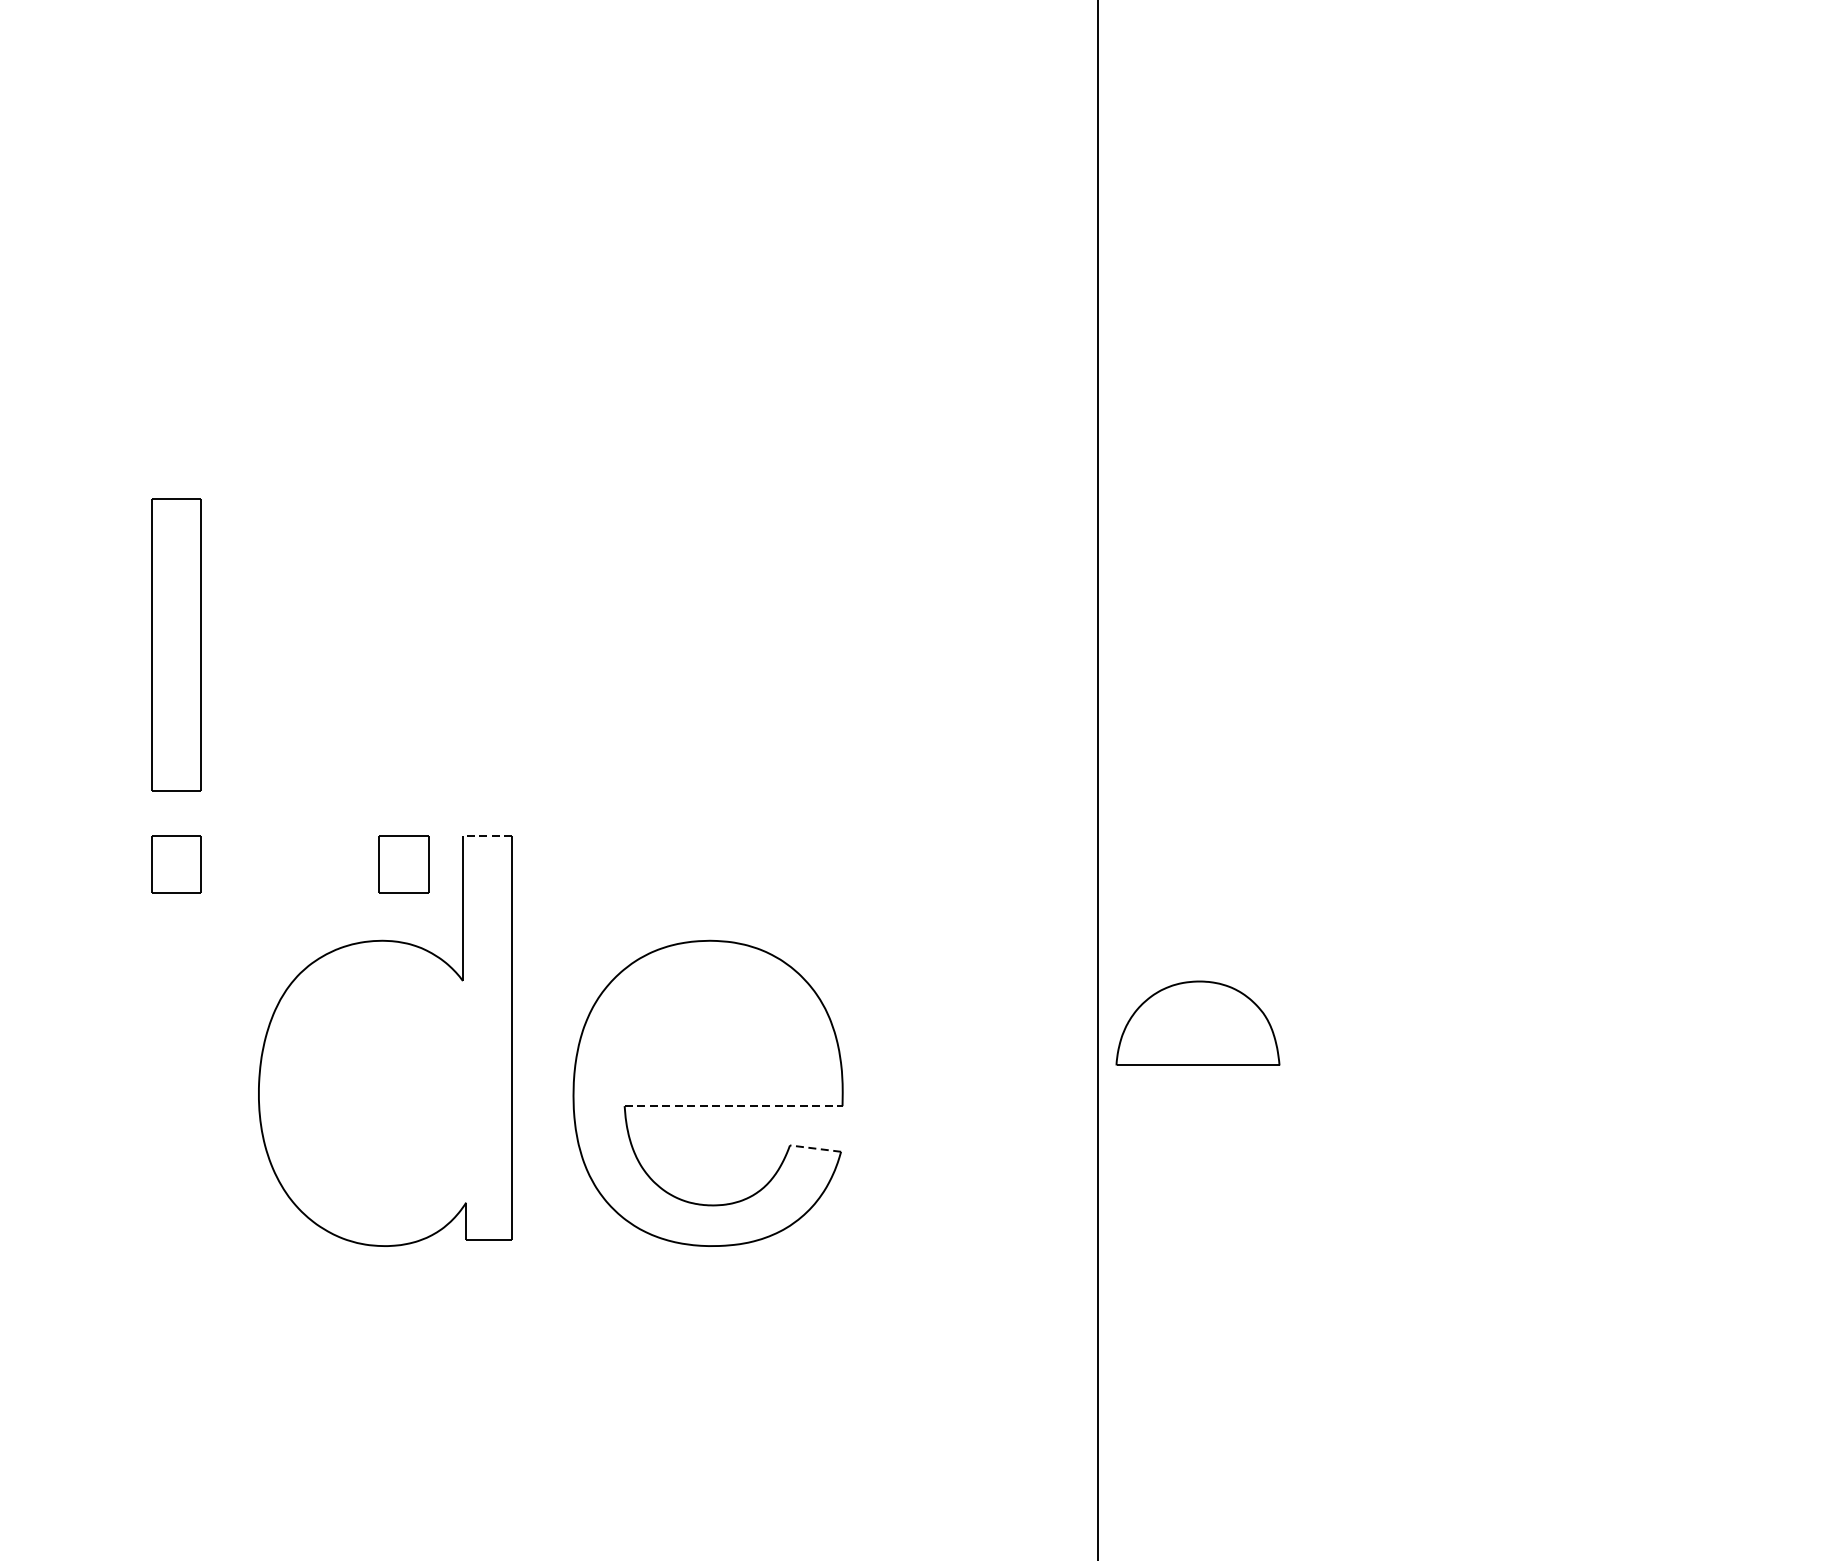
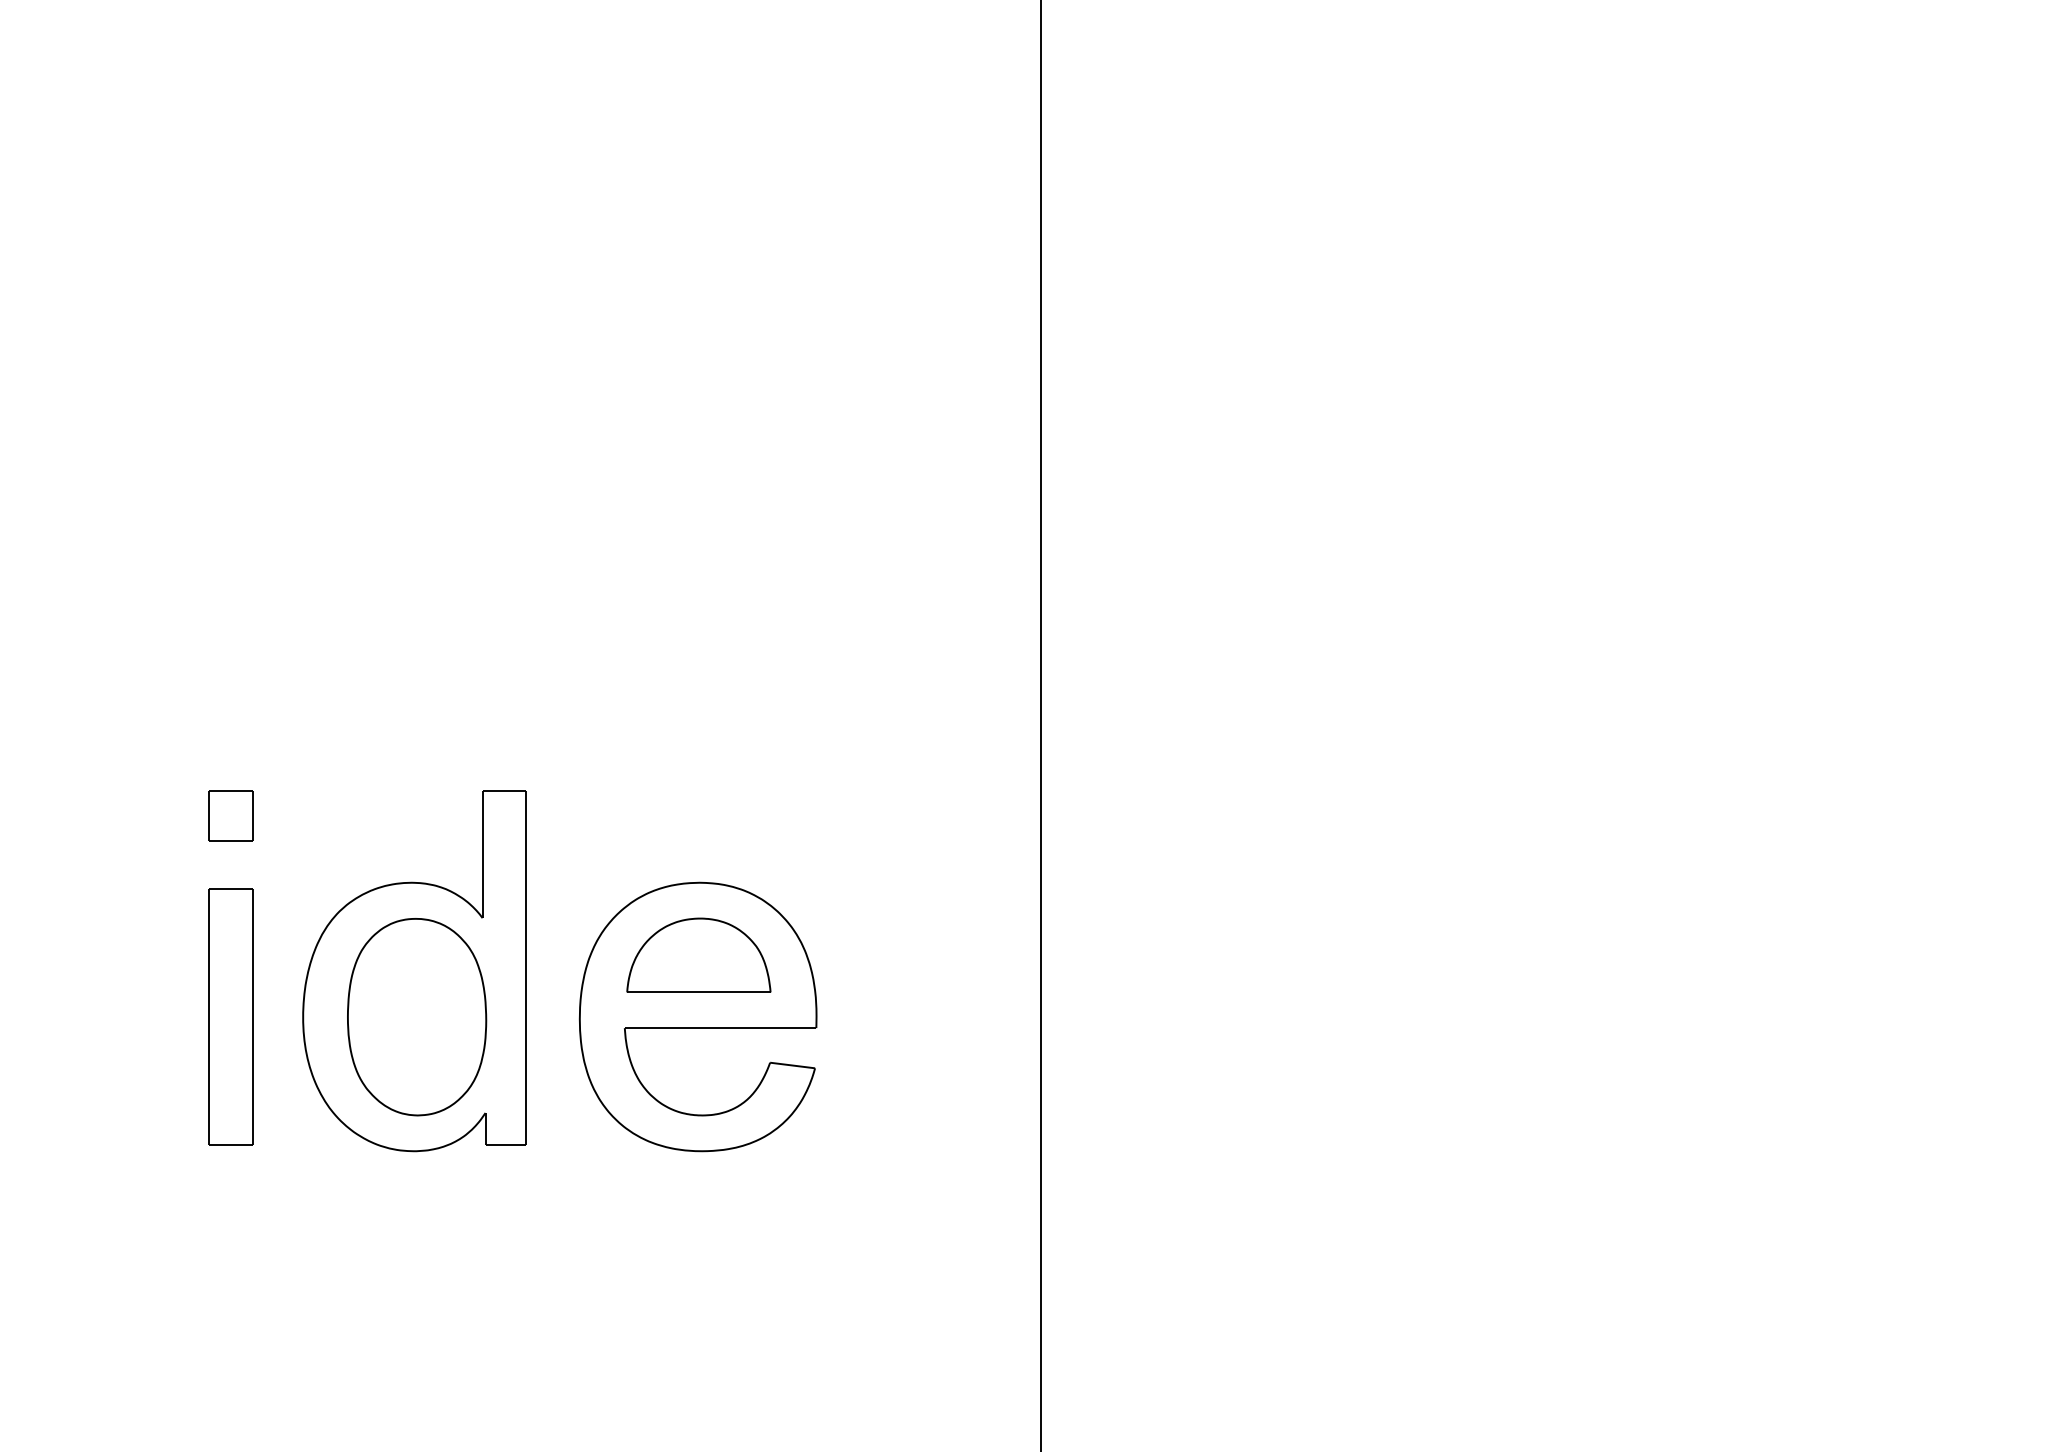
part: (176, 644) -> (230, 1016), moved
line: (487, 835) -> (504, 790), dashed -> solid
part: (403, 864) -> (430, 815), removed
part: (1197, 1022) -> (698, 954), moved
part: (388, 1094) -> (417, 1017), added
line: (733, 1106) -> (720, 1028), dashed -> solid
line: (815, 1148) -> (792, 1065), dashed -> solid

